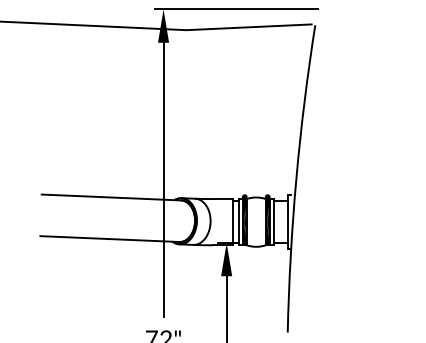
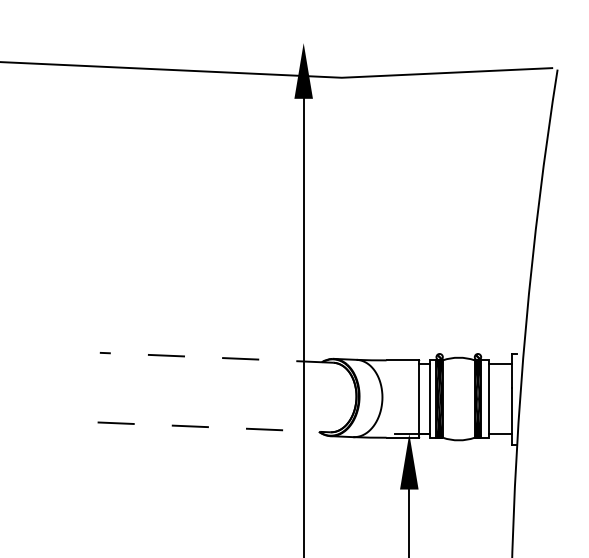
line: (235, 9) -> (424, 43), removed
line: (111, 197) -> (216, 357), solid -> dashed
line: (109, 239) -> (213, 428), solid -> dashed

